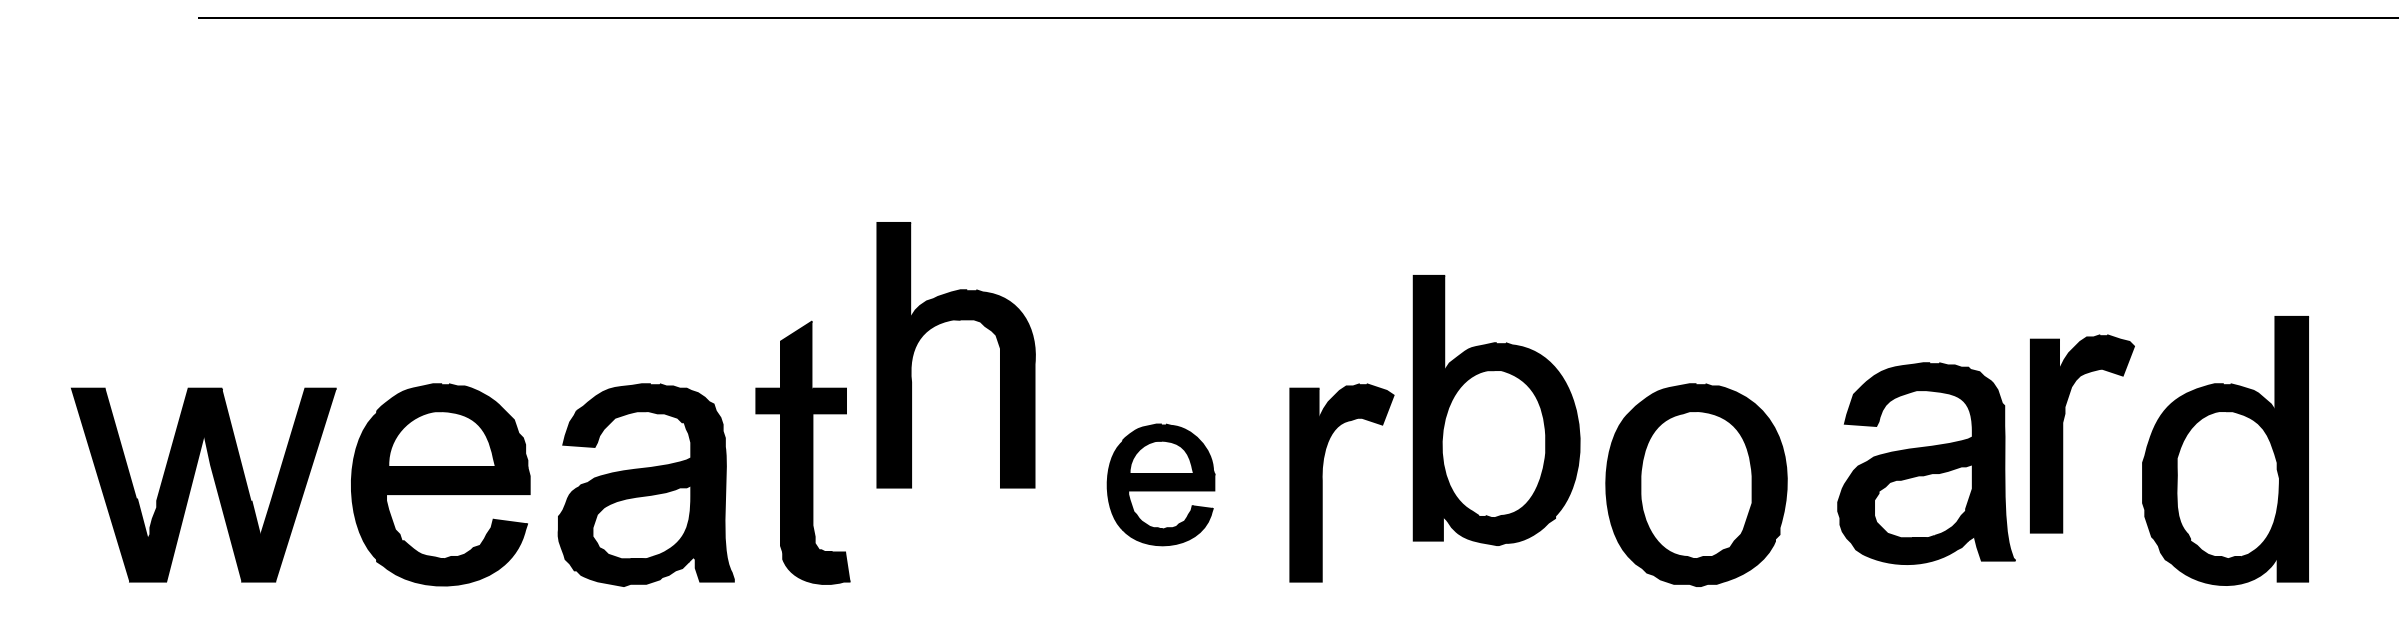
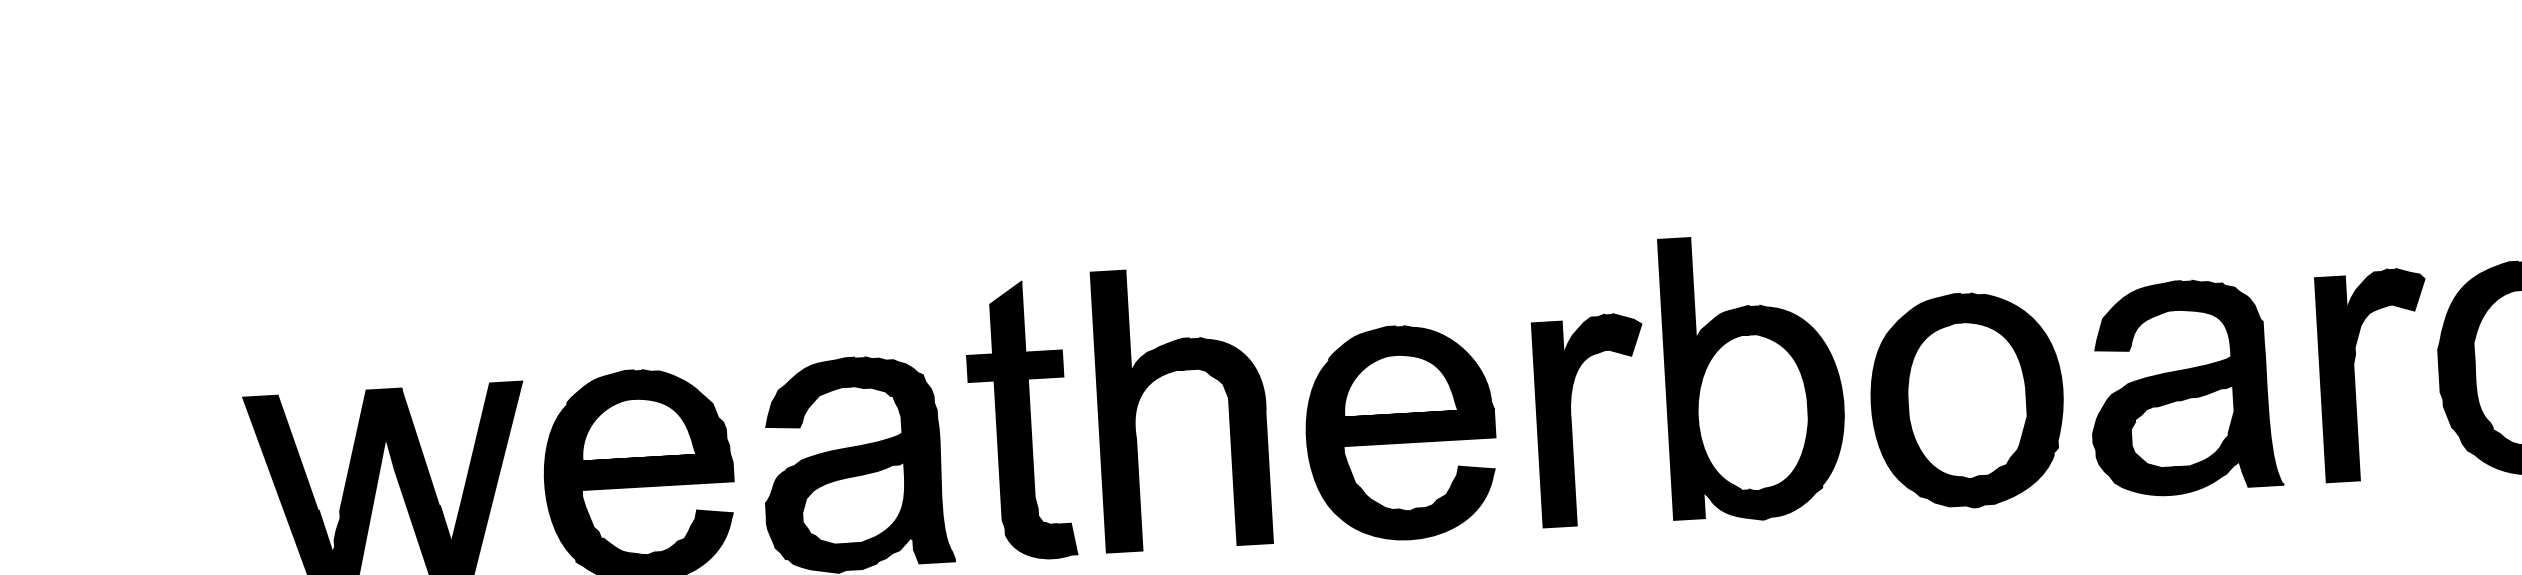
part: (945, 322) -> (1168, 373), moved
part: (1496, 410) -> (1753, 377), moved
part: (2063, 433) -> (2355, 375), moved
part: (1926, 463) -> (2184, 387), moved
part: (1160, 484) -> (1400, 432), size x1.67

